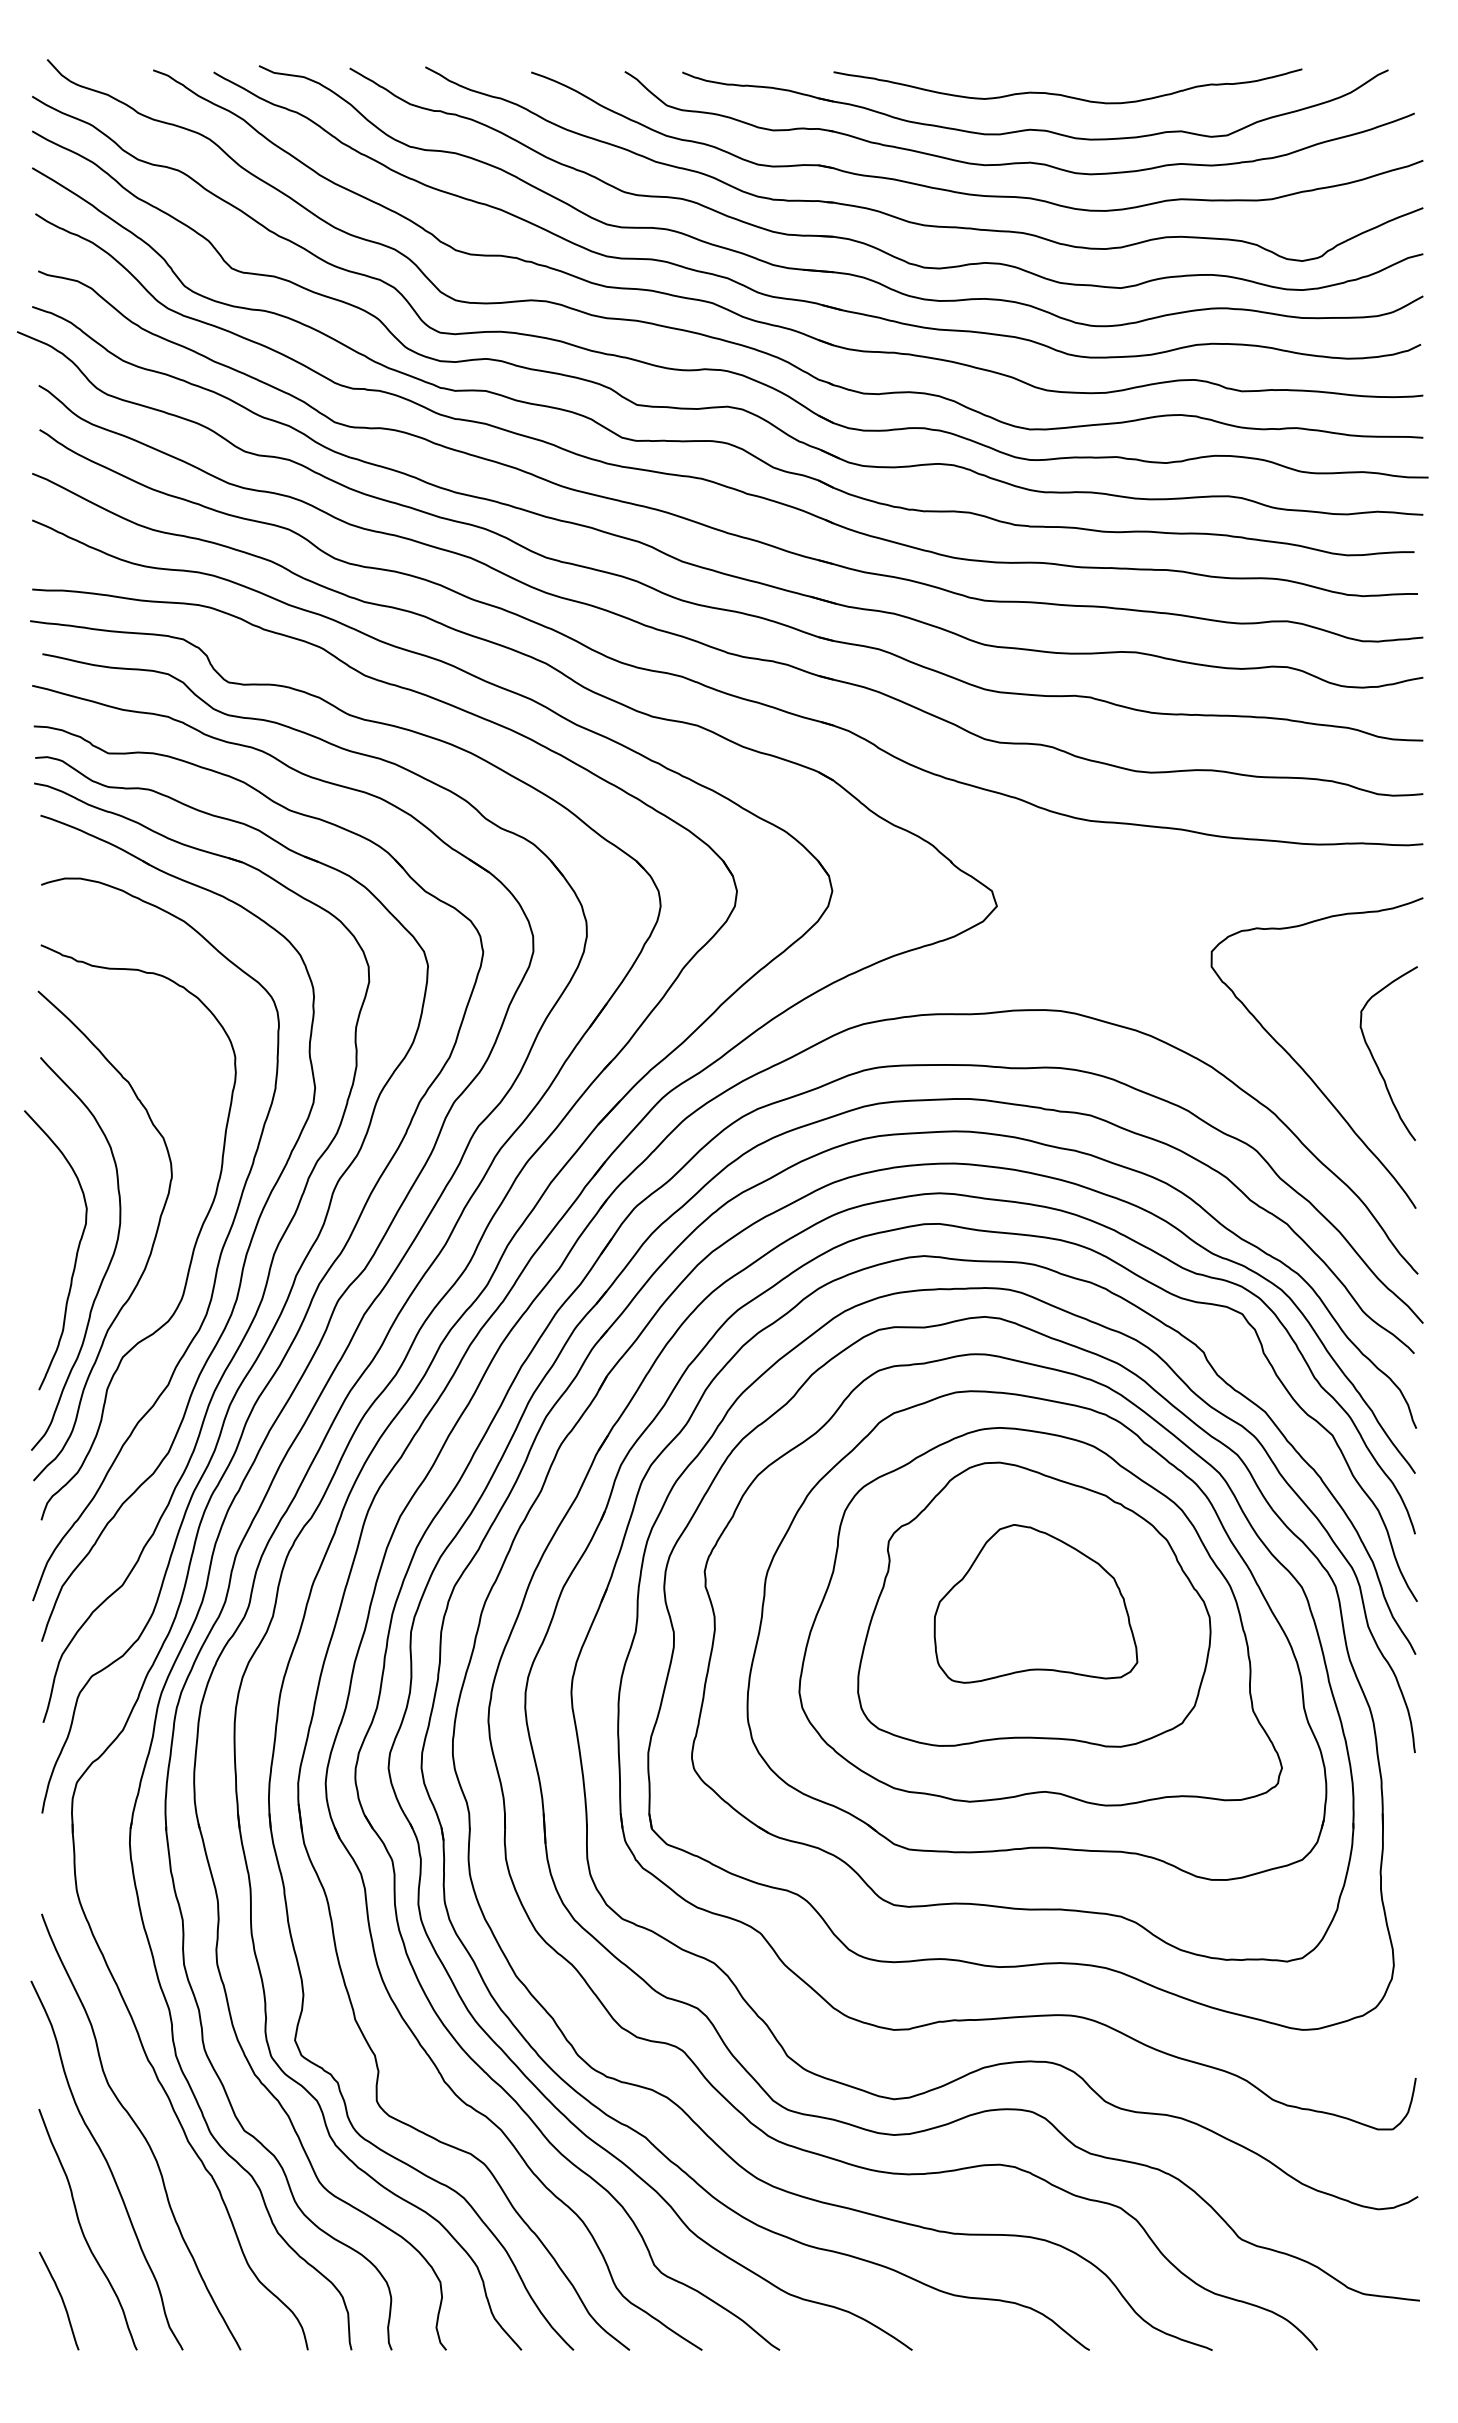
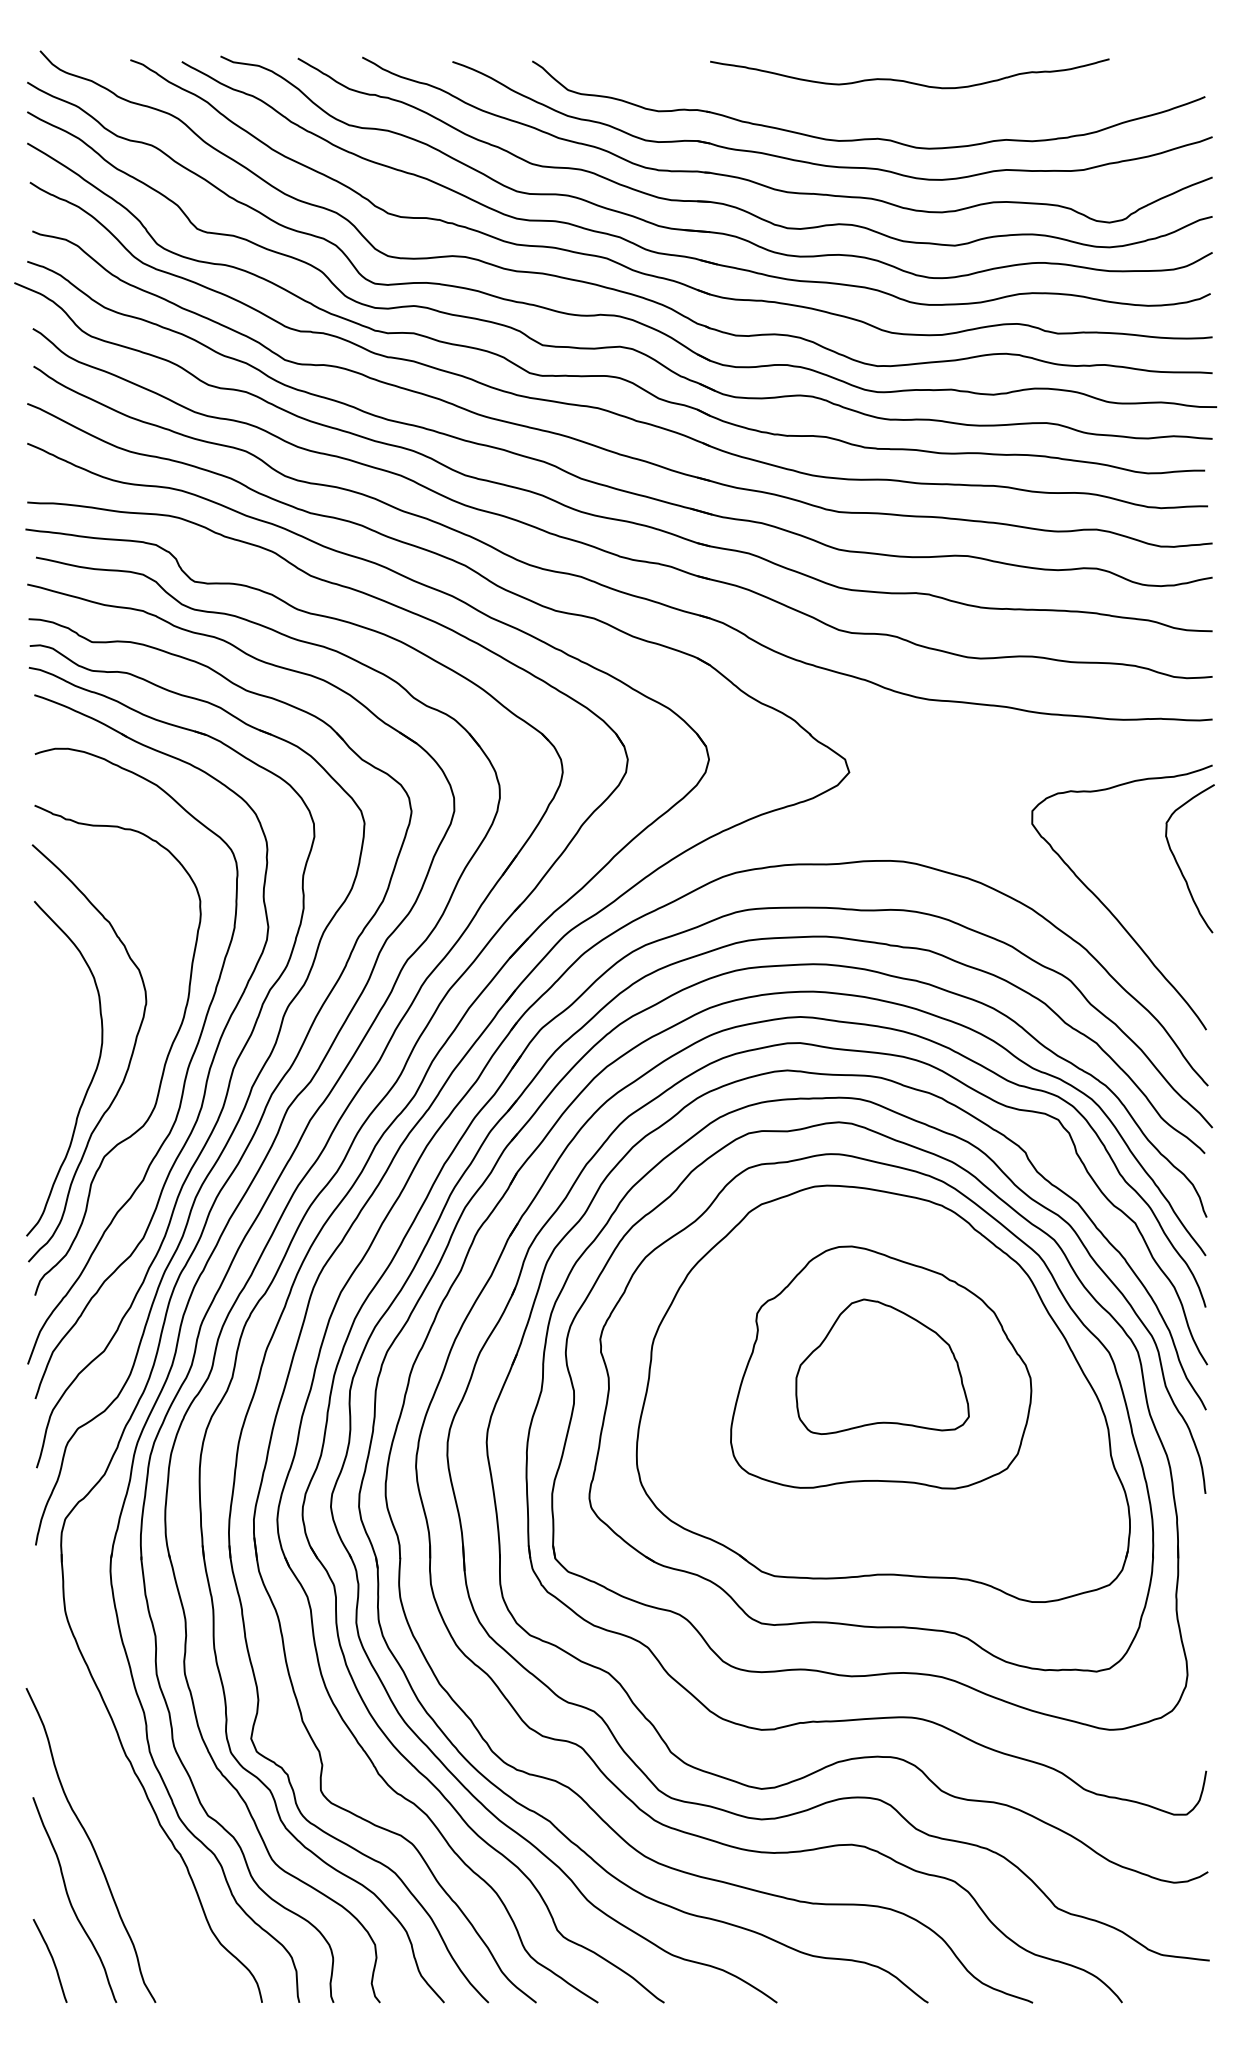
part: (1031, 128) -> (878, 109), removed
curve: (1375, 1060) -> (1178, 864), moved
curve: (75, 1256) -> (64, 1070), removed
part: (1040, 1616) -> (886, 1377), removed
curve: (141, 2131) -> (120, 1816), removed

